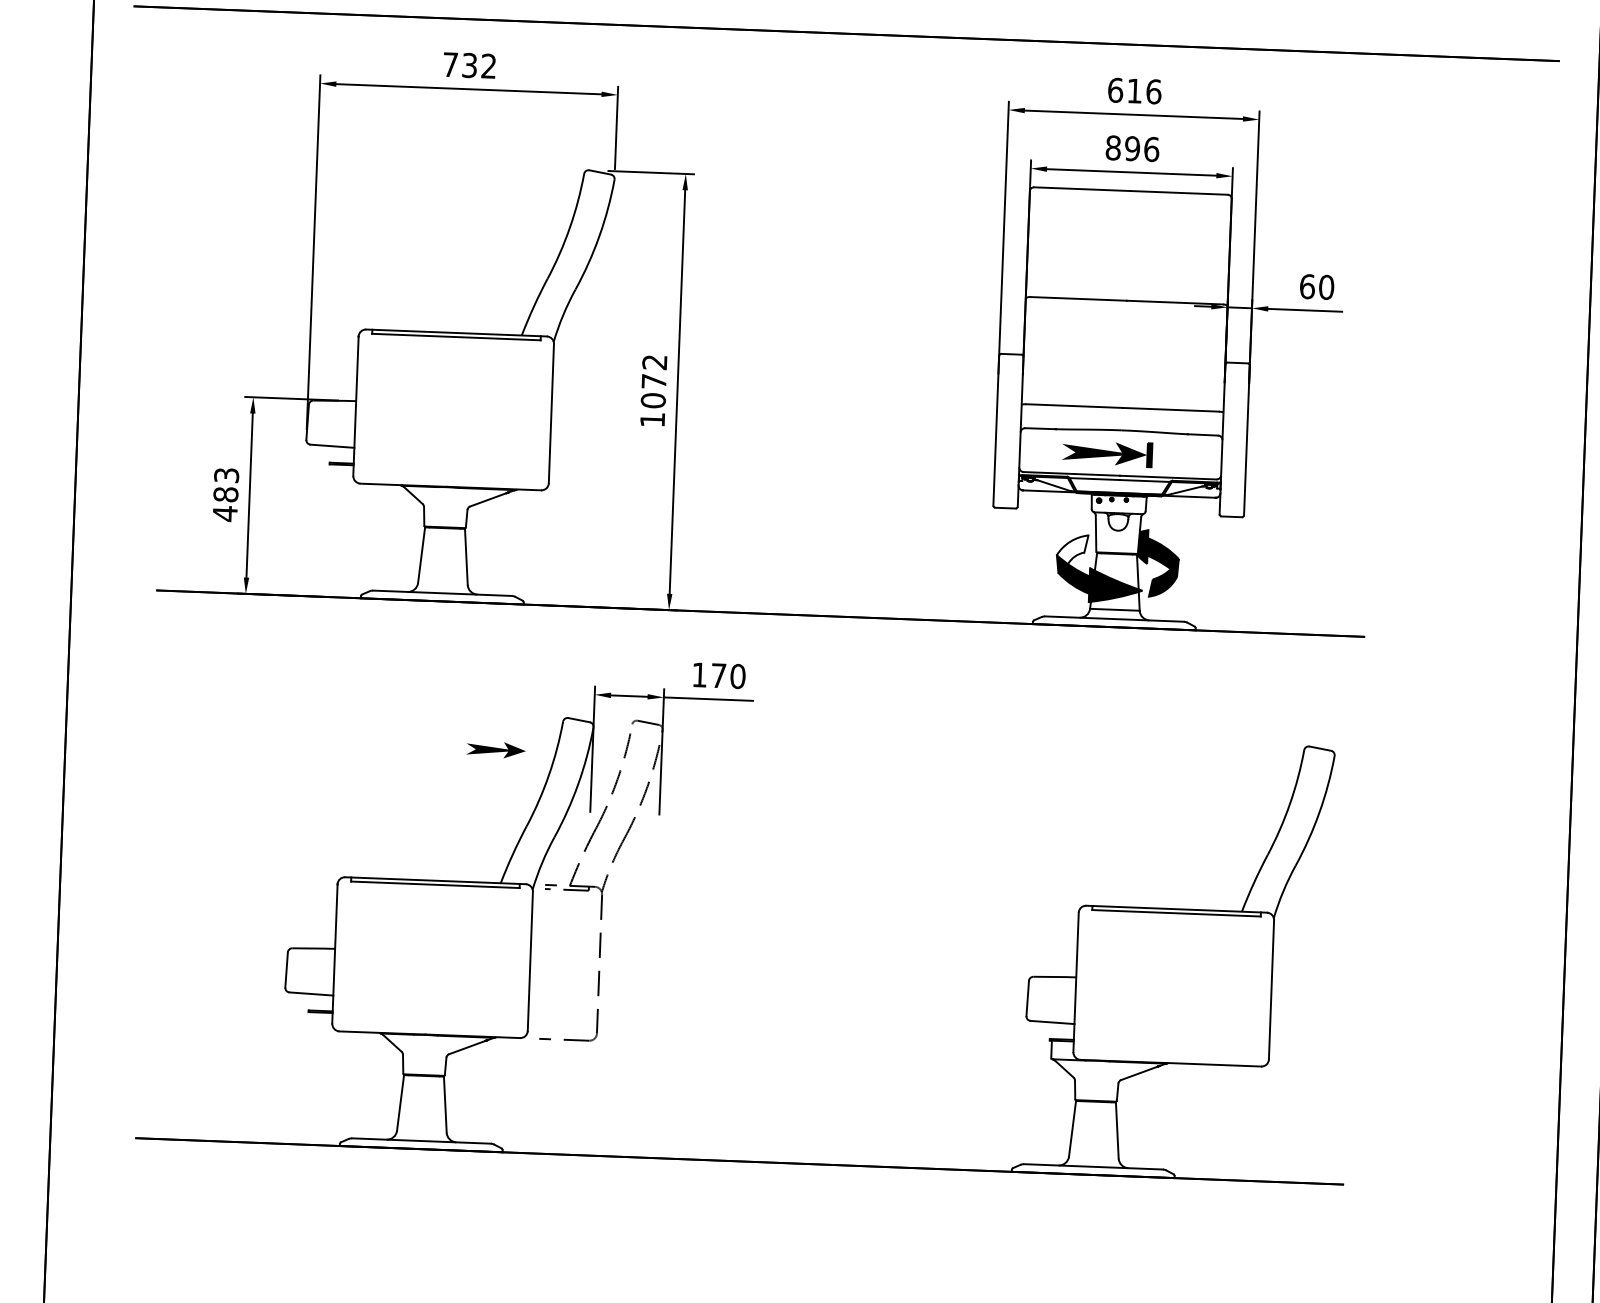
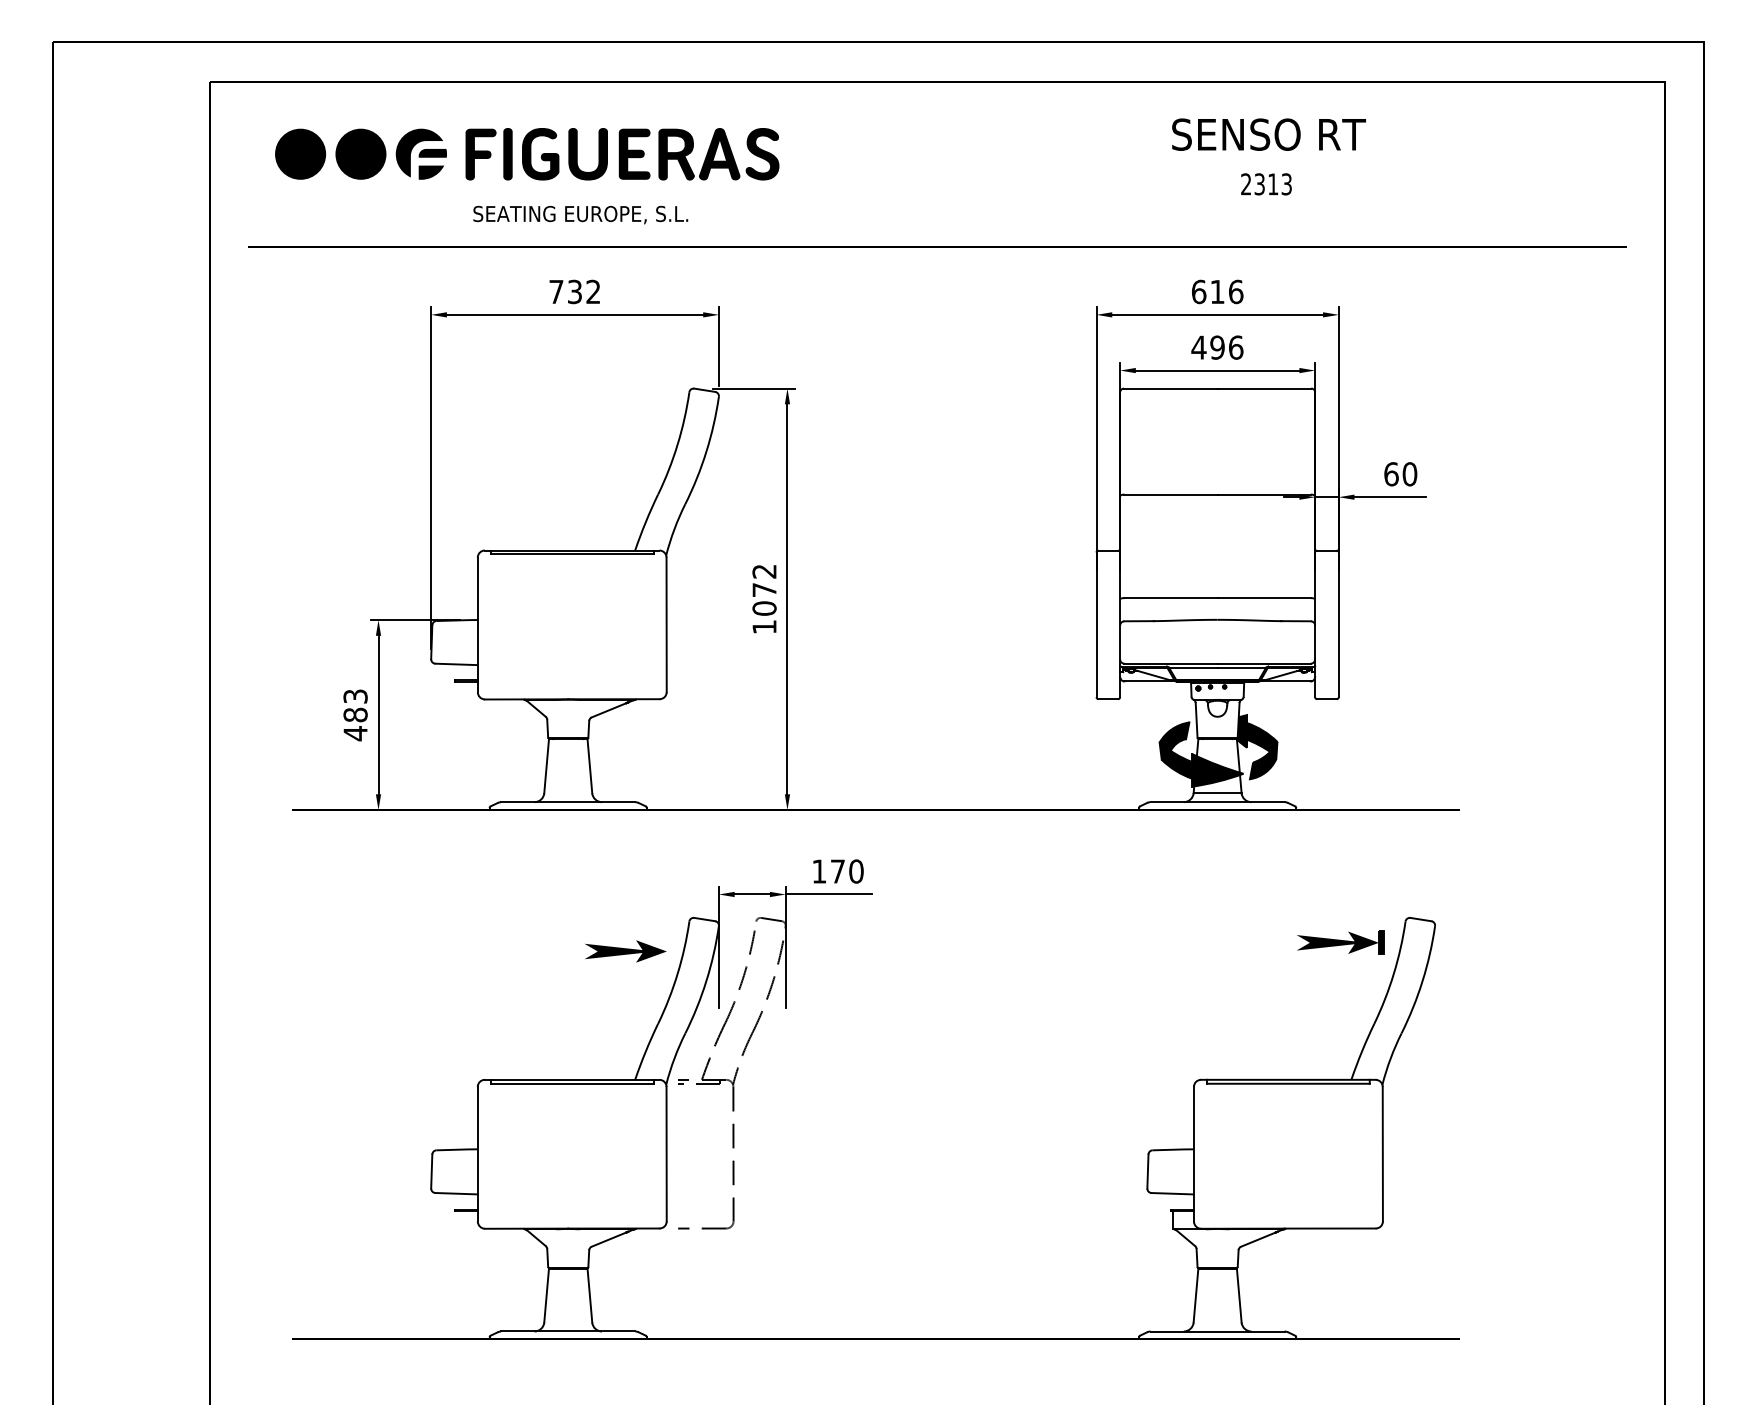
text: (1112, 147) -> (1198, 347), 896 -> 496
part: (1107, 453) -> (1340, 942), moved
fill: (1072, 549) -> (1174, 736), added
part: (495, 750) -> (625, 951), size x1.43

